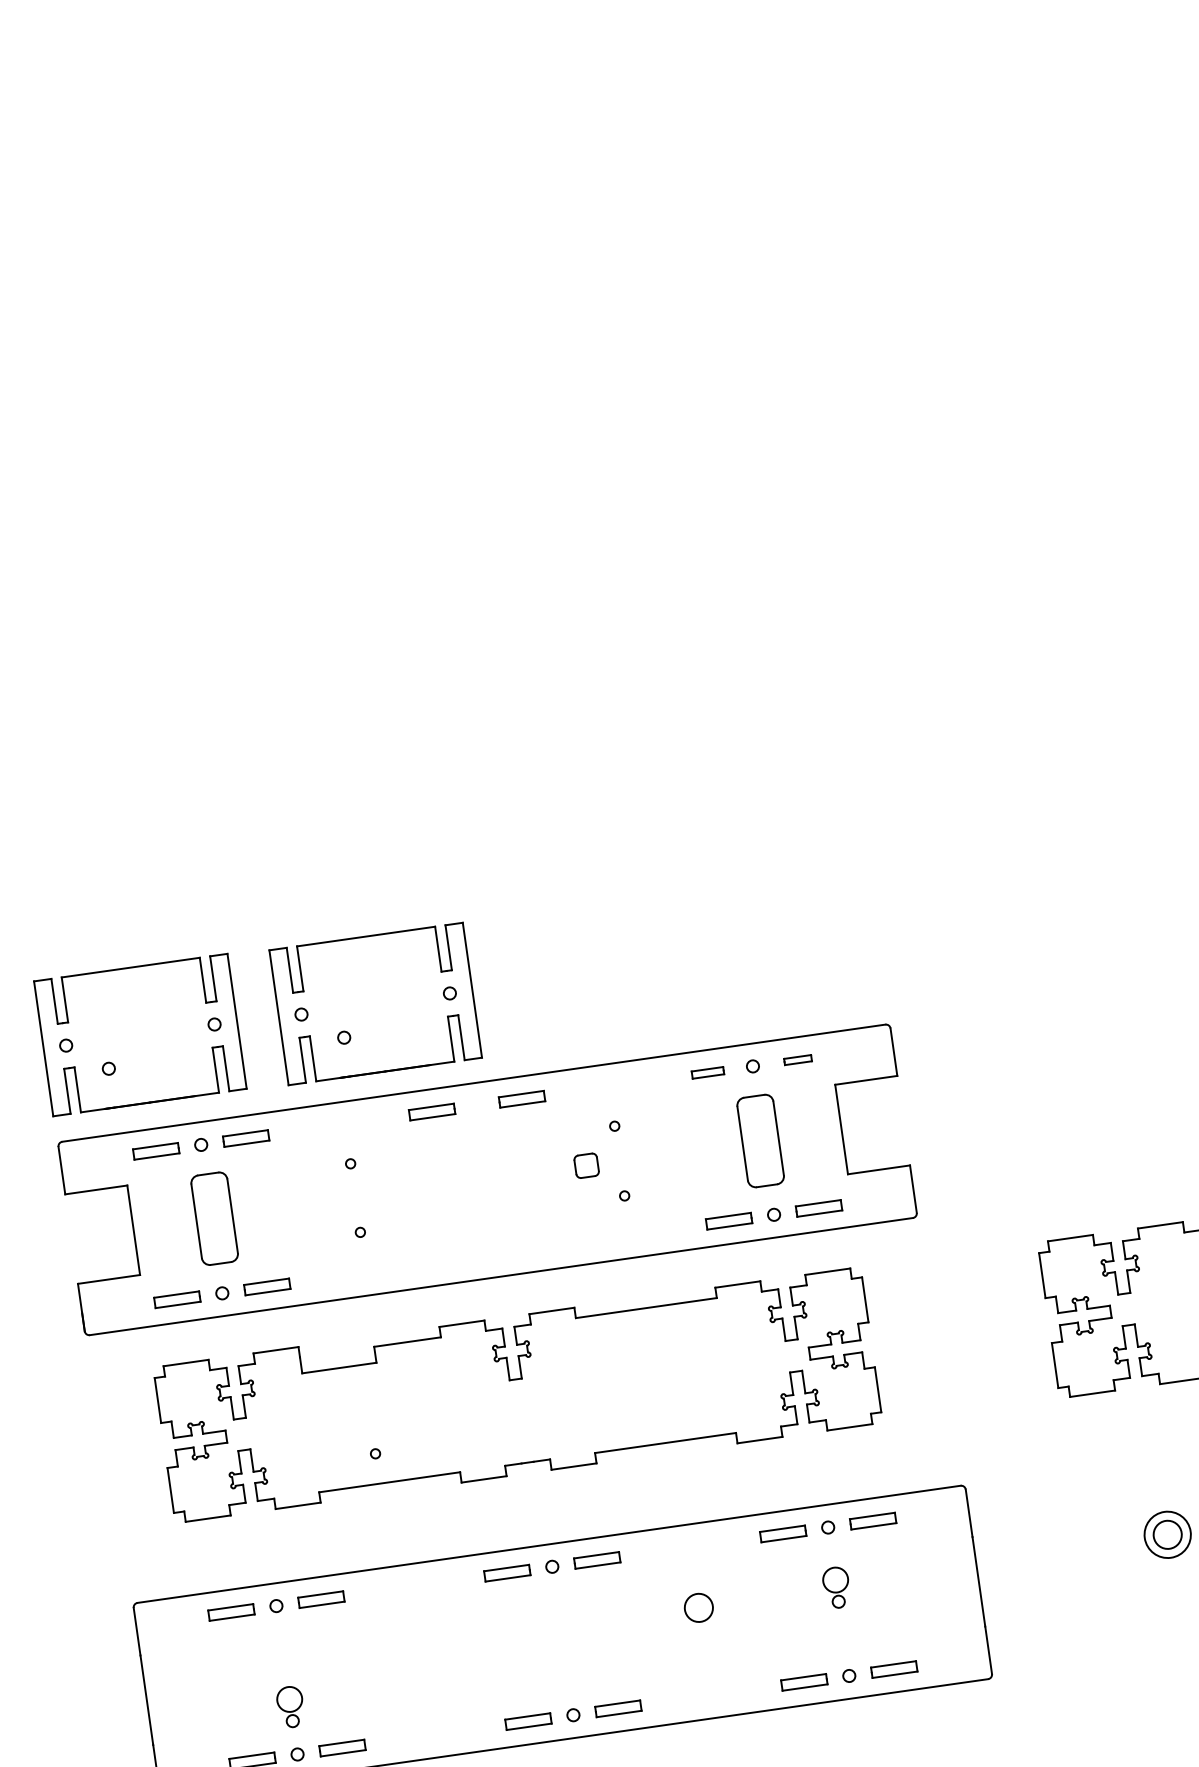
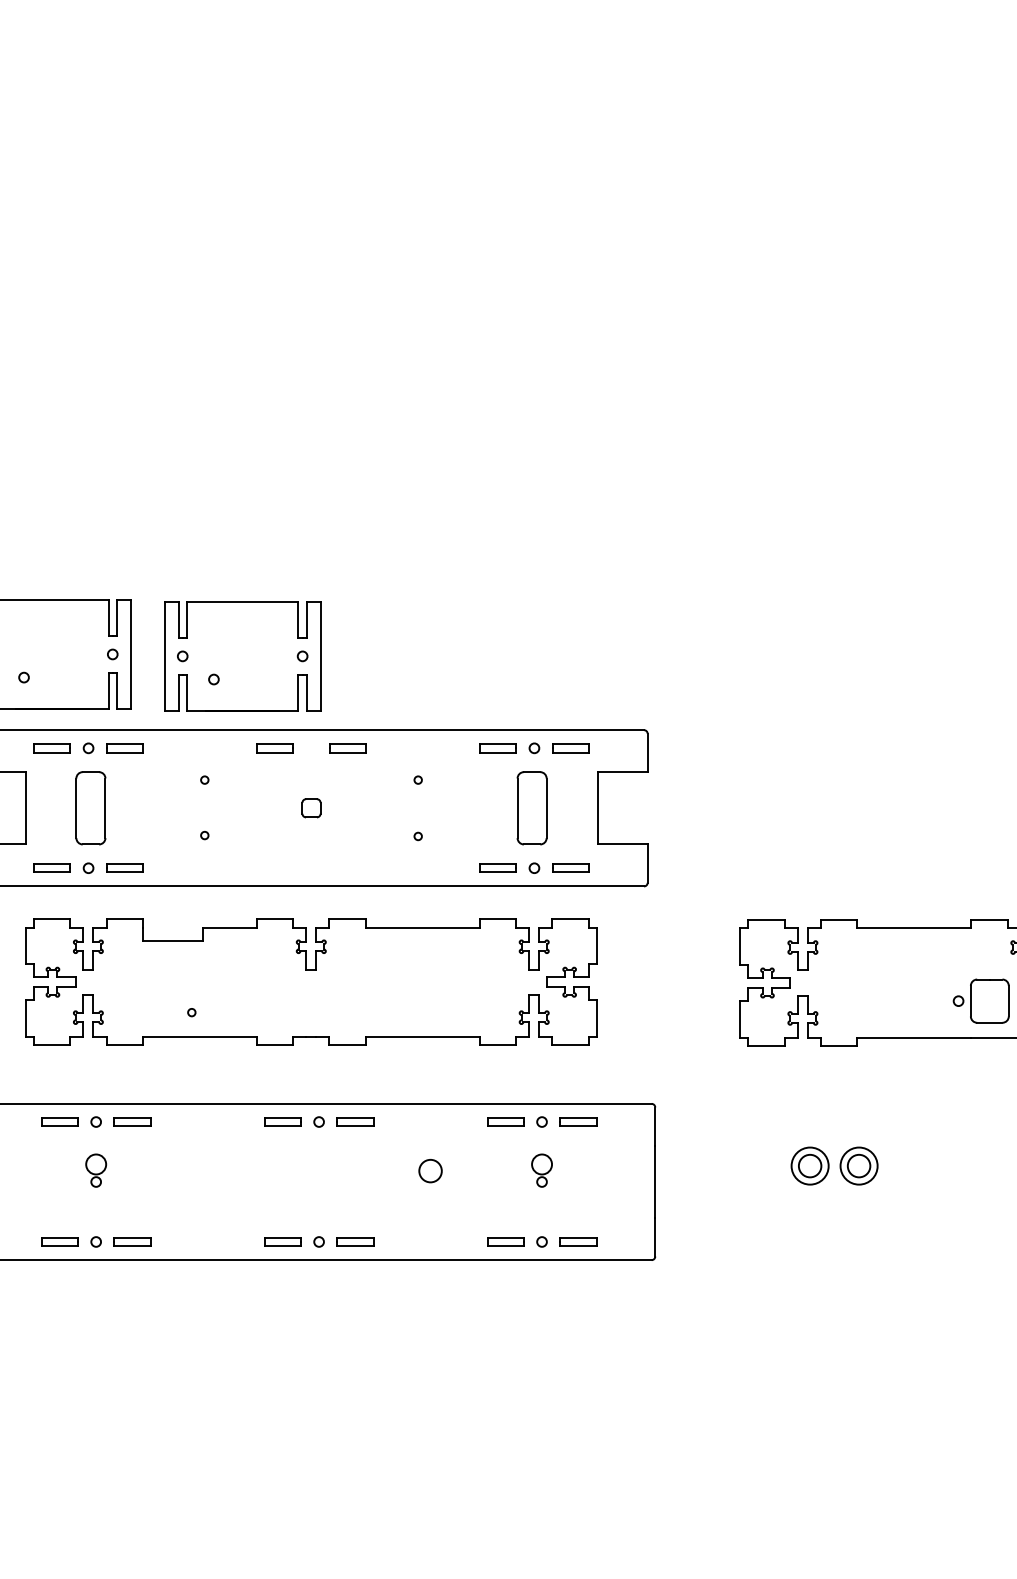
part: (797, 1060) -> (570, 748), size x1.67
part: (707, 1073) -> (497, 748), size x1.43
part: (586, 1166) -> (311, 808), moved
part: (291, 1706) -> (96, 1170), moved

